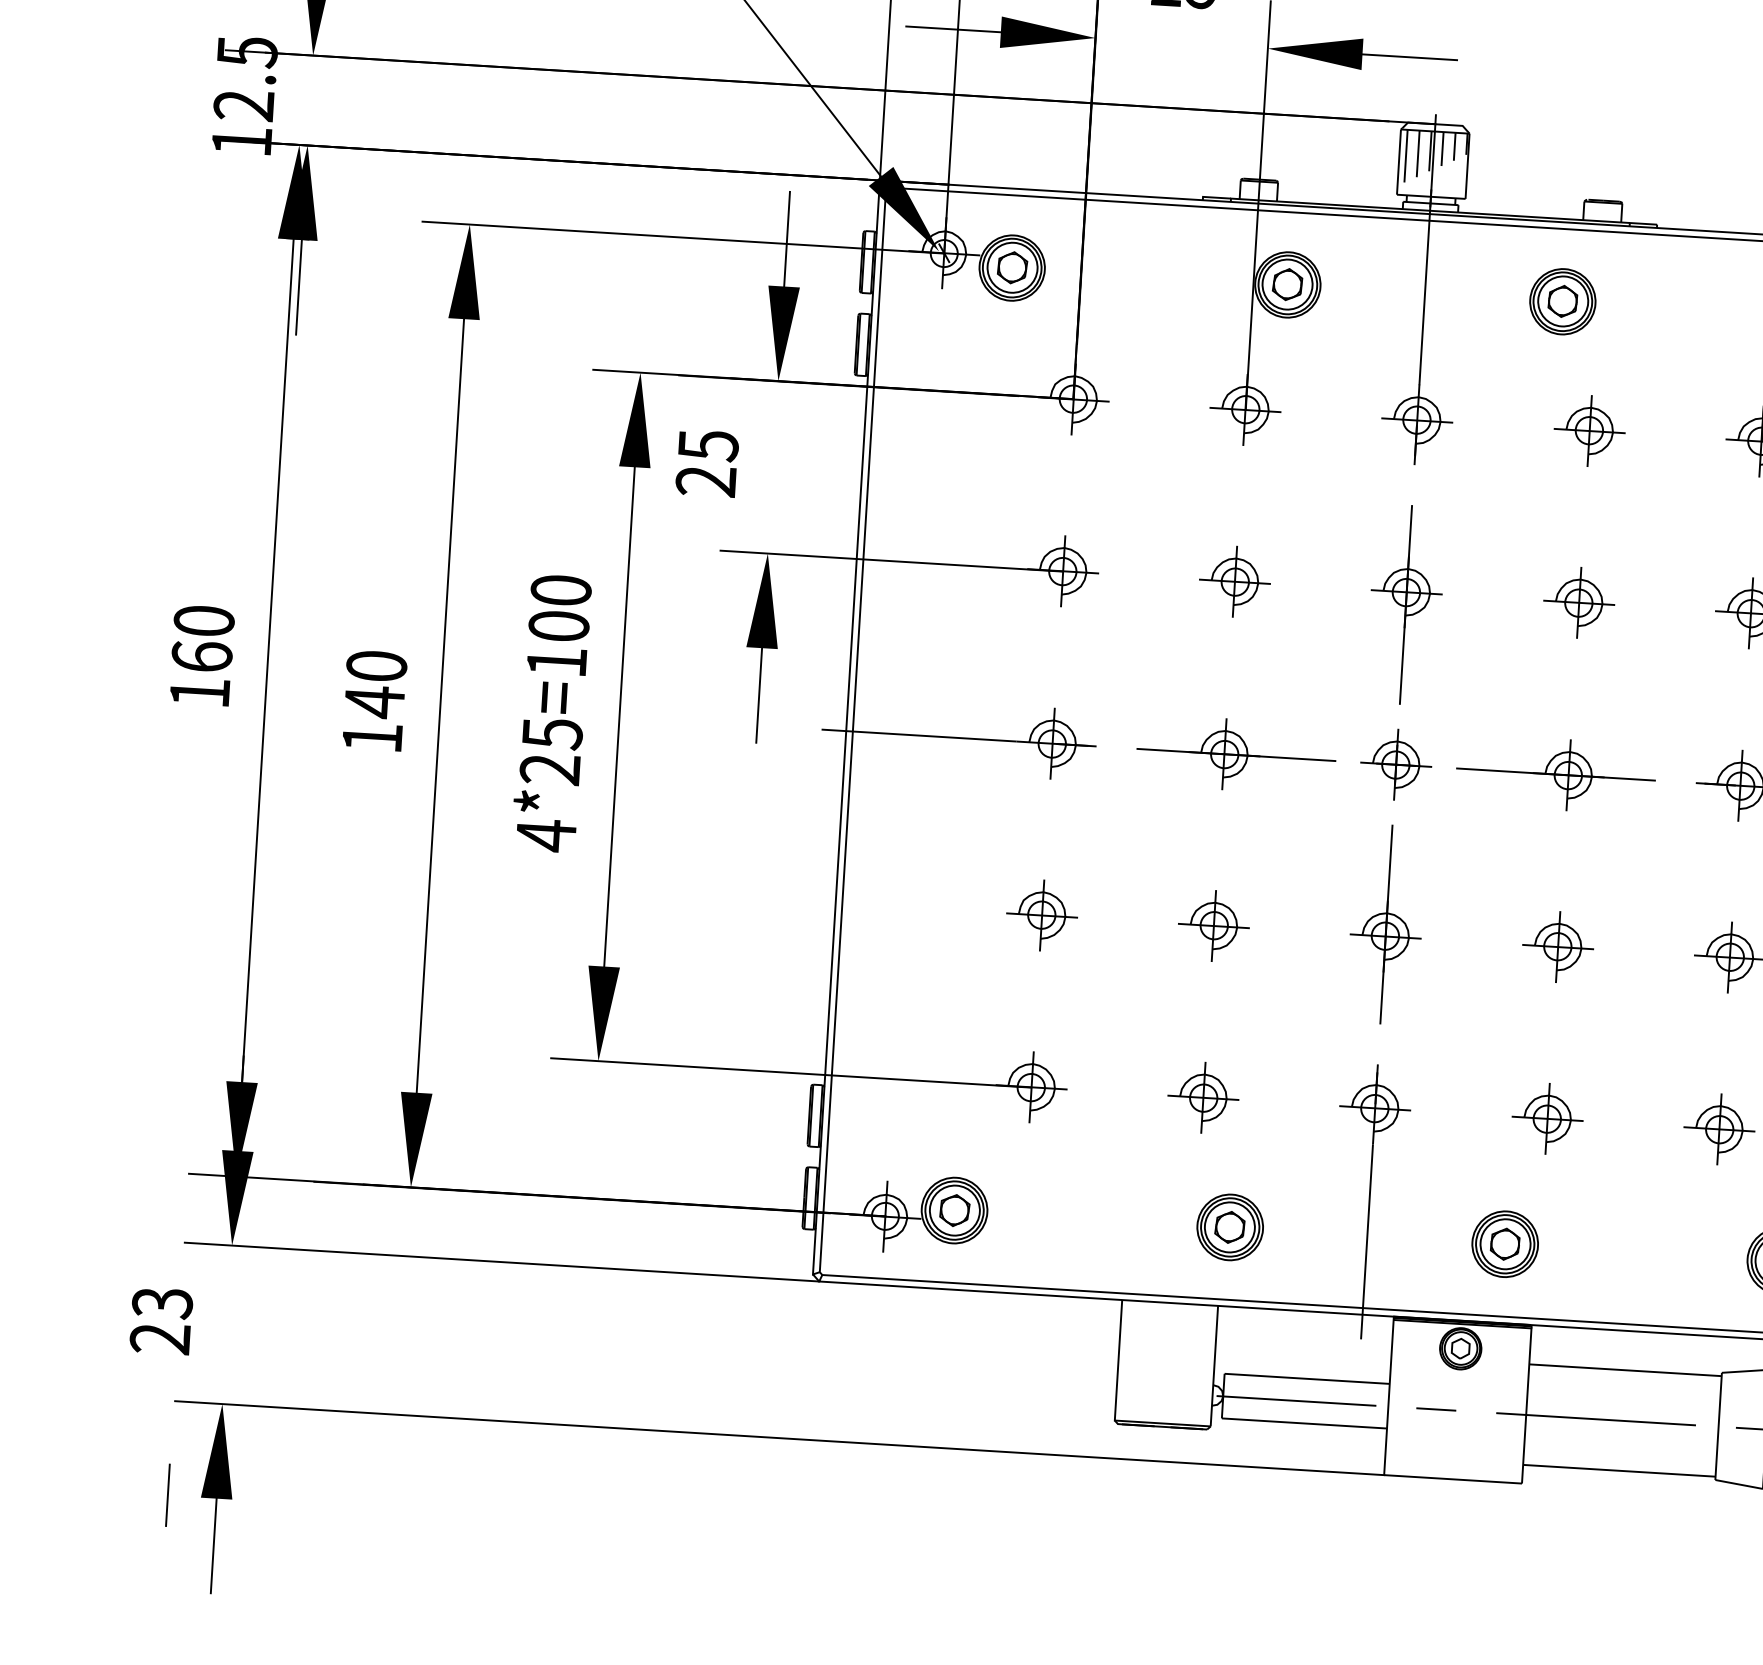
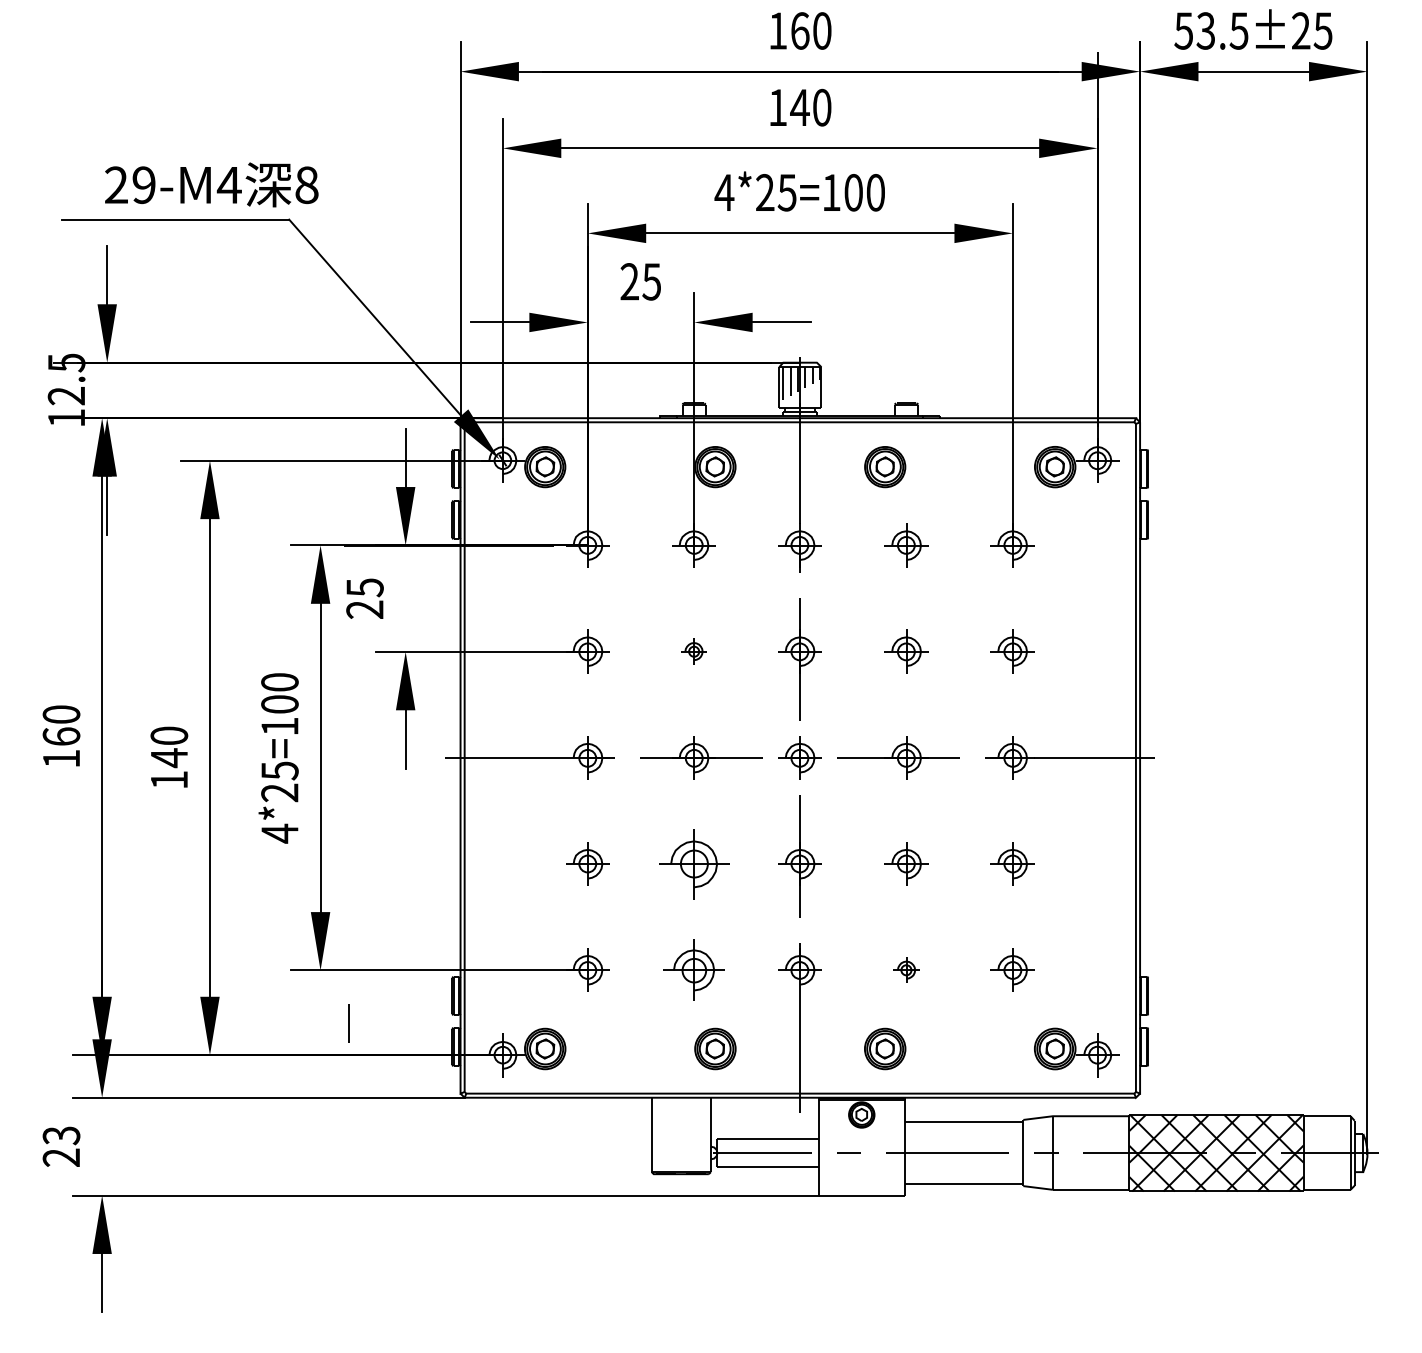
part: (1234, 581) -> (693, 651), size x0.6
part: (1213, 924) -> (693, 863), size x1.6
part: (1202, 1096) -> (693, 969), size x1.4
part: (1547, 1117) -> (906, 969), size x0.6
line: (167, 1494) -> (348, 1023), moved

